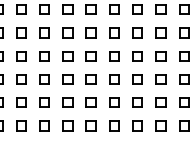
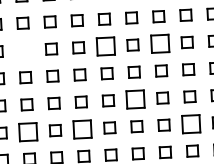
part: (21, 32) -> (24, 49), removed
part: (90, 32) -> (105, 45), size x1.6
part: (137, 32) -> (159, 43), size x1.6
part: (114, 79) -> (135, 99), size x1.6
part: (21, 102) -> (28, 131), size x1.6
part: (67, 102) -> (82, 128), size x1.6
part: (160, 102) -> (190, 123), size x1.6

